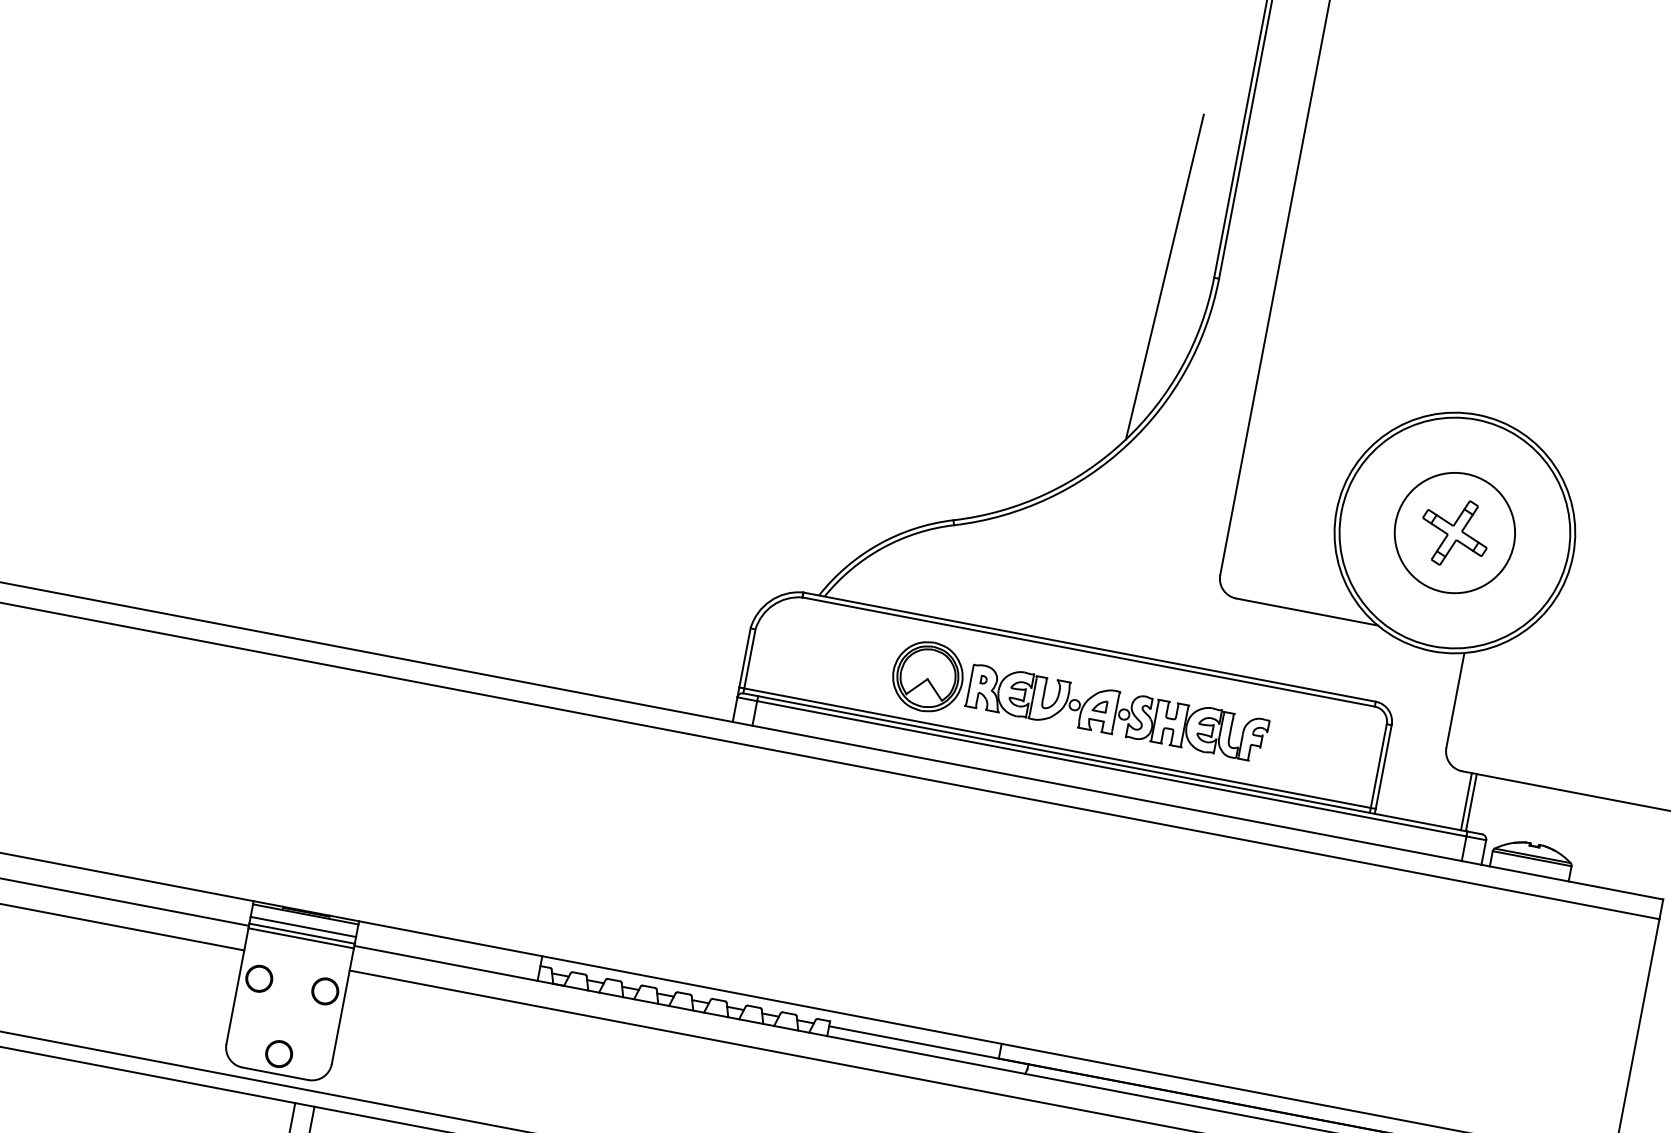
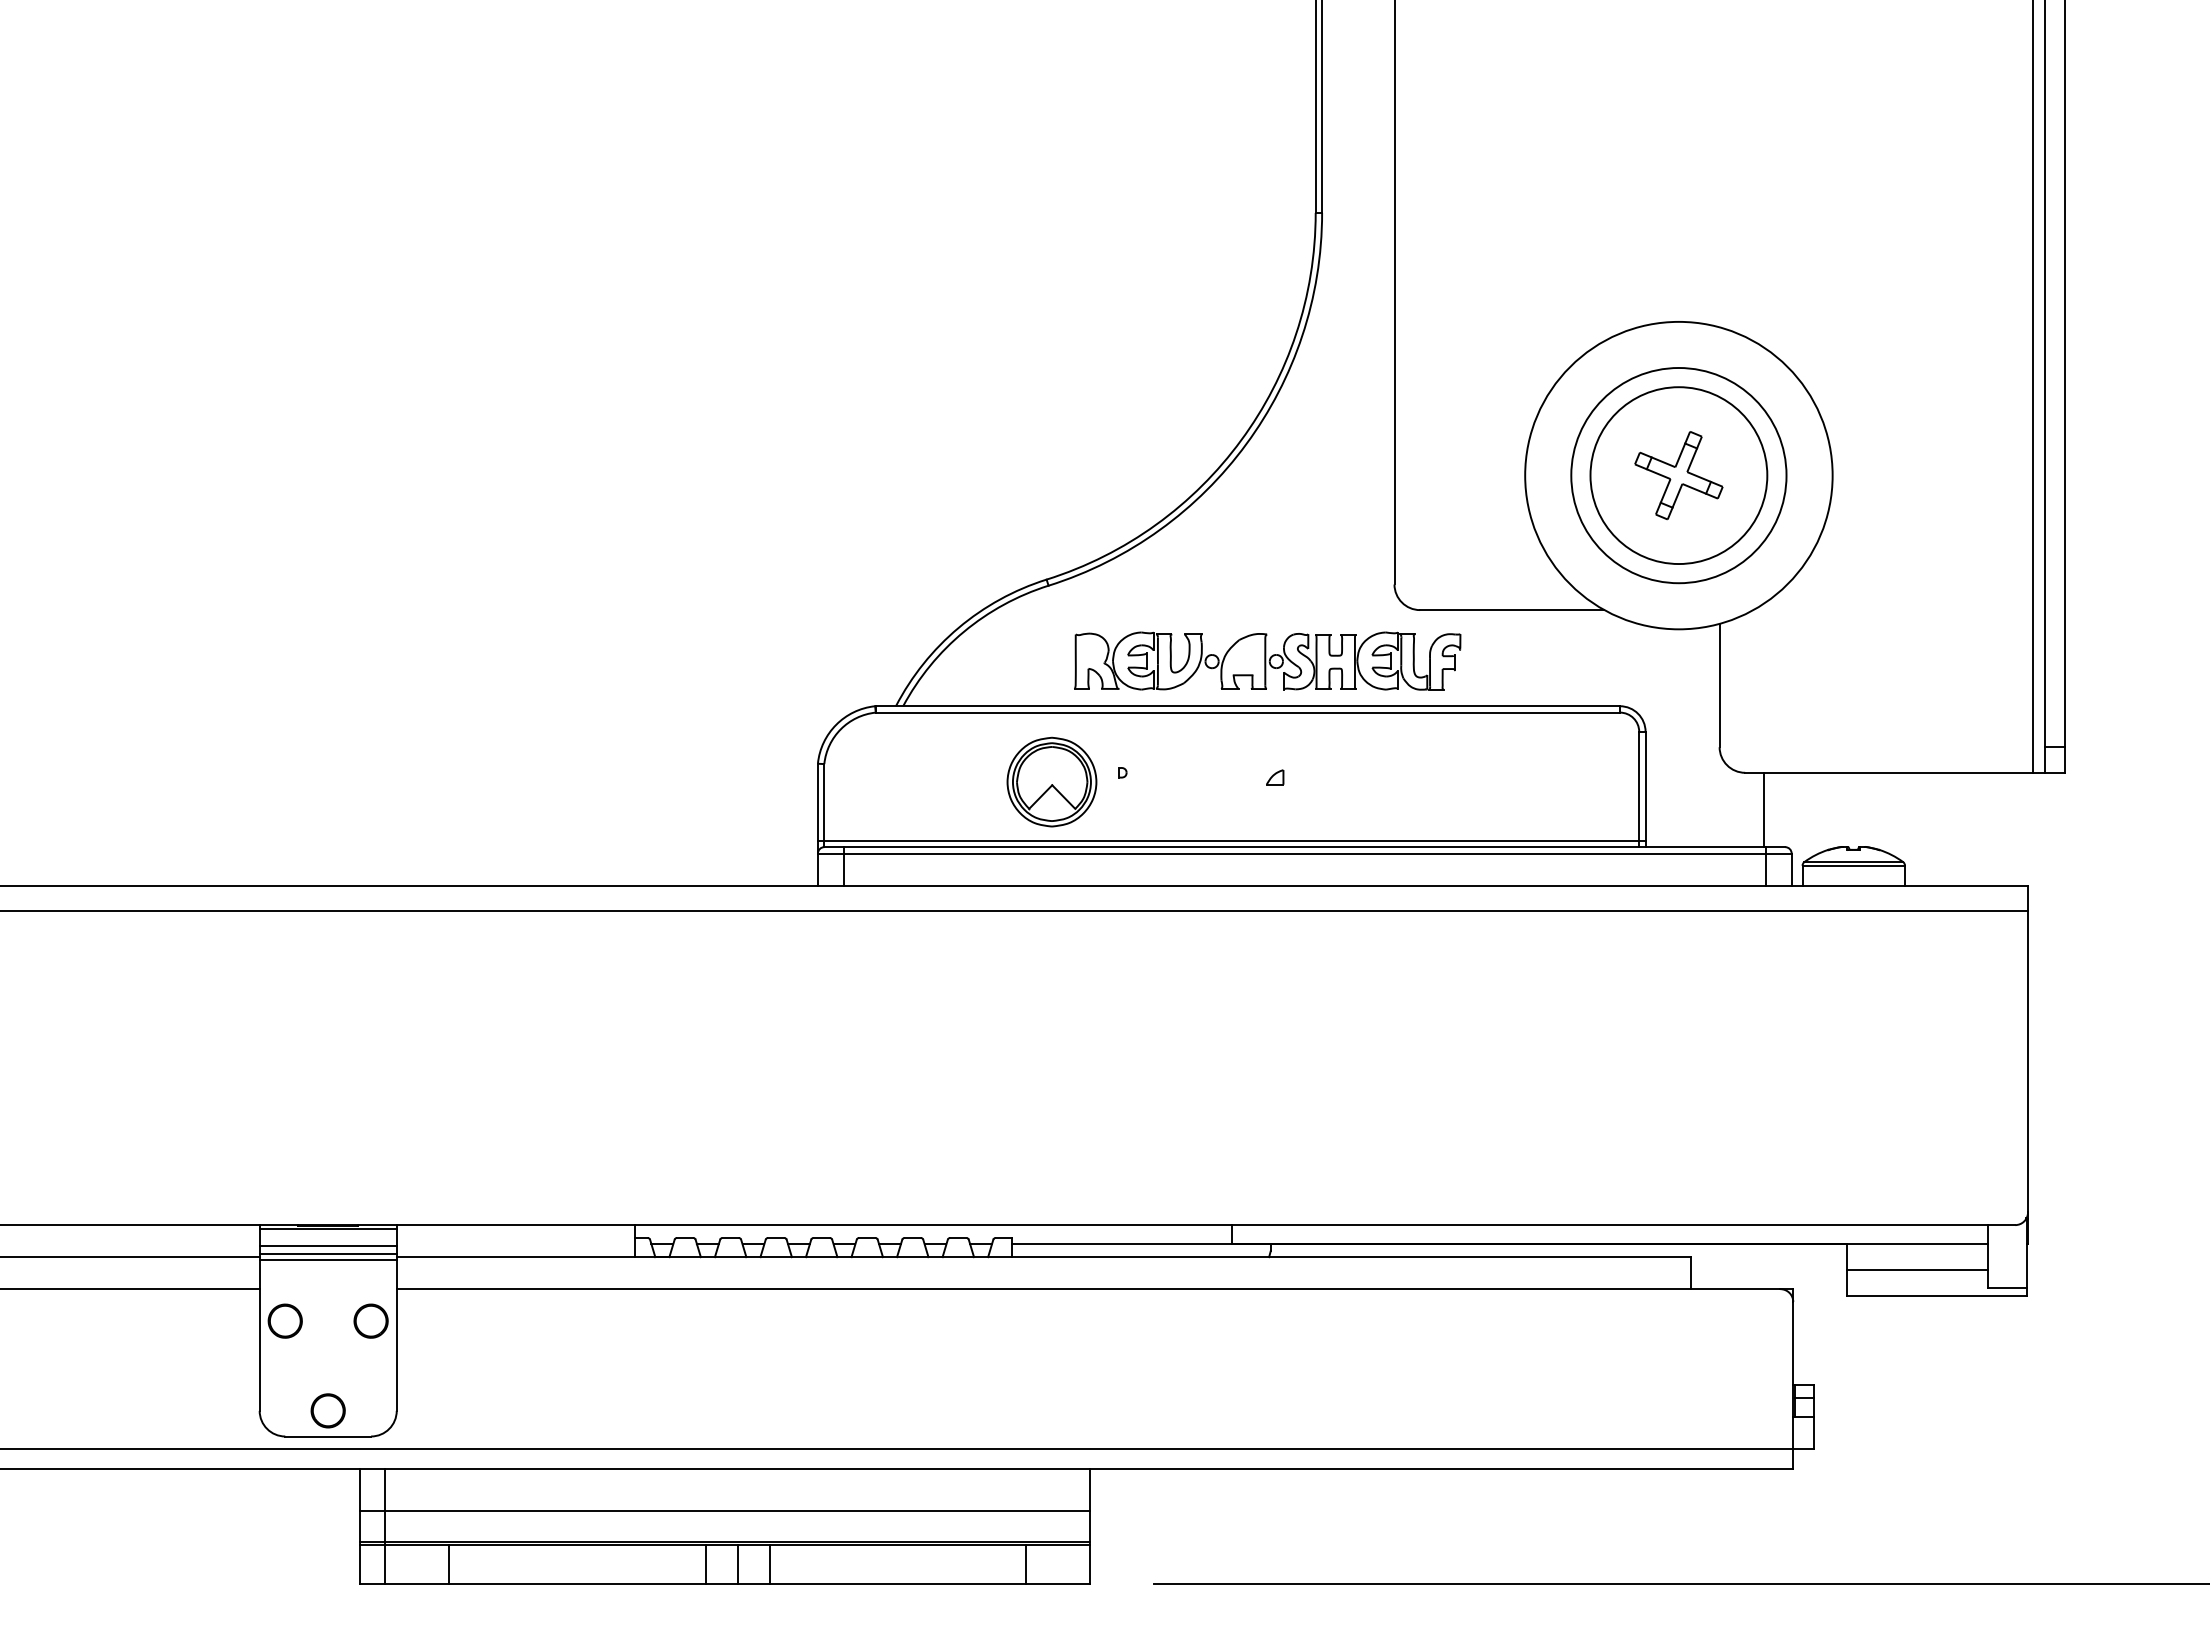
line: (1164, 276) -> (1253, 223), removed
circle: (1454, 532) -> (1678, 475), size x0.6
circle: (1454, 532) -> (1678, 475), size x1.4
part: (1117, 712) -> (1267, 660), moved
line: (1466, 801) -> (1757, 809), removed

